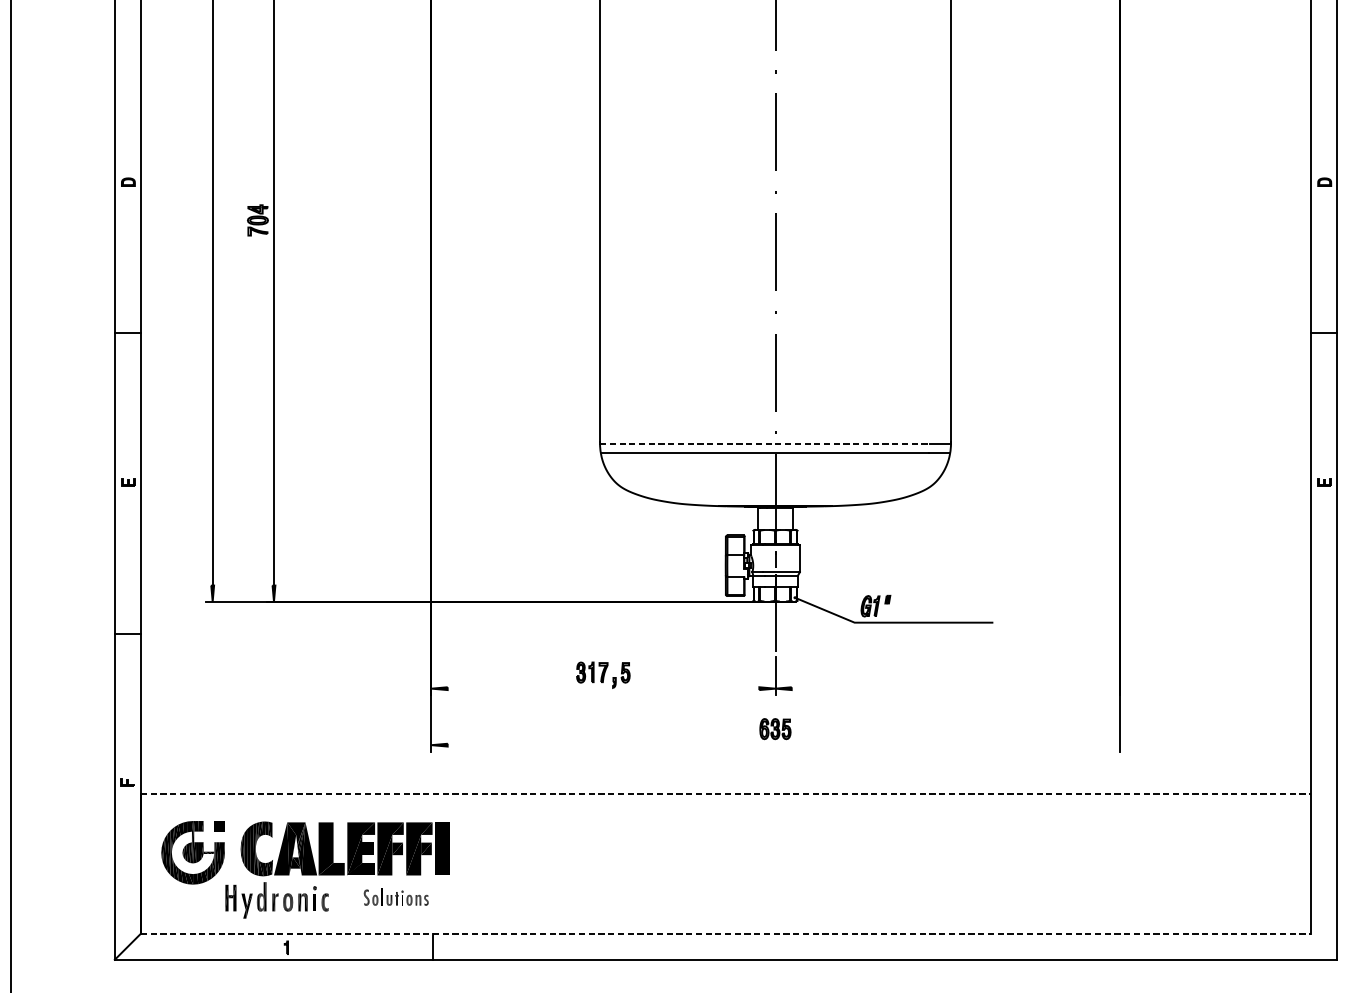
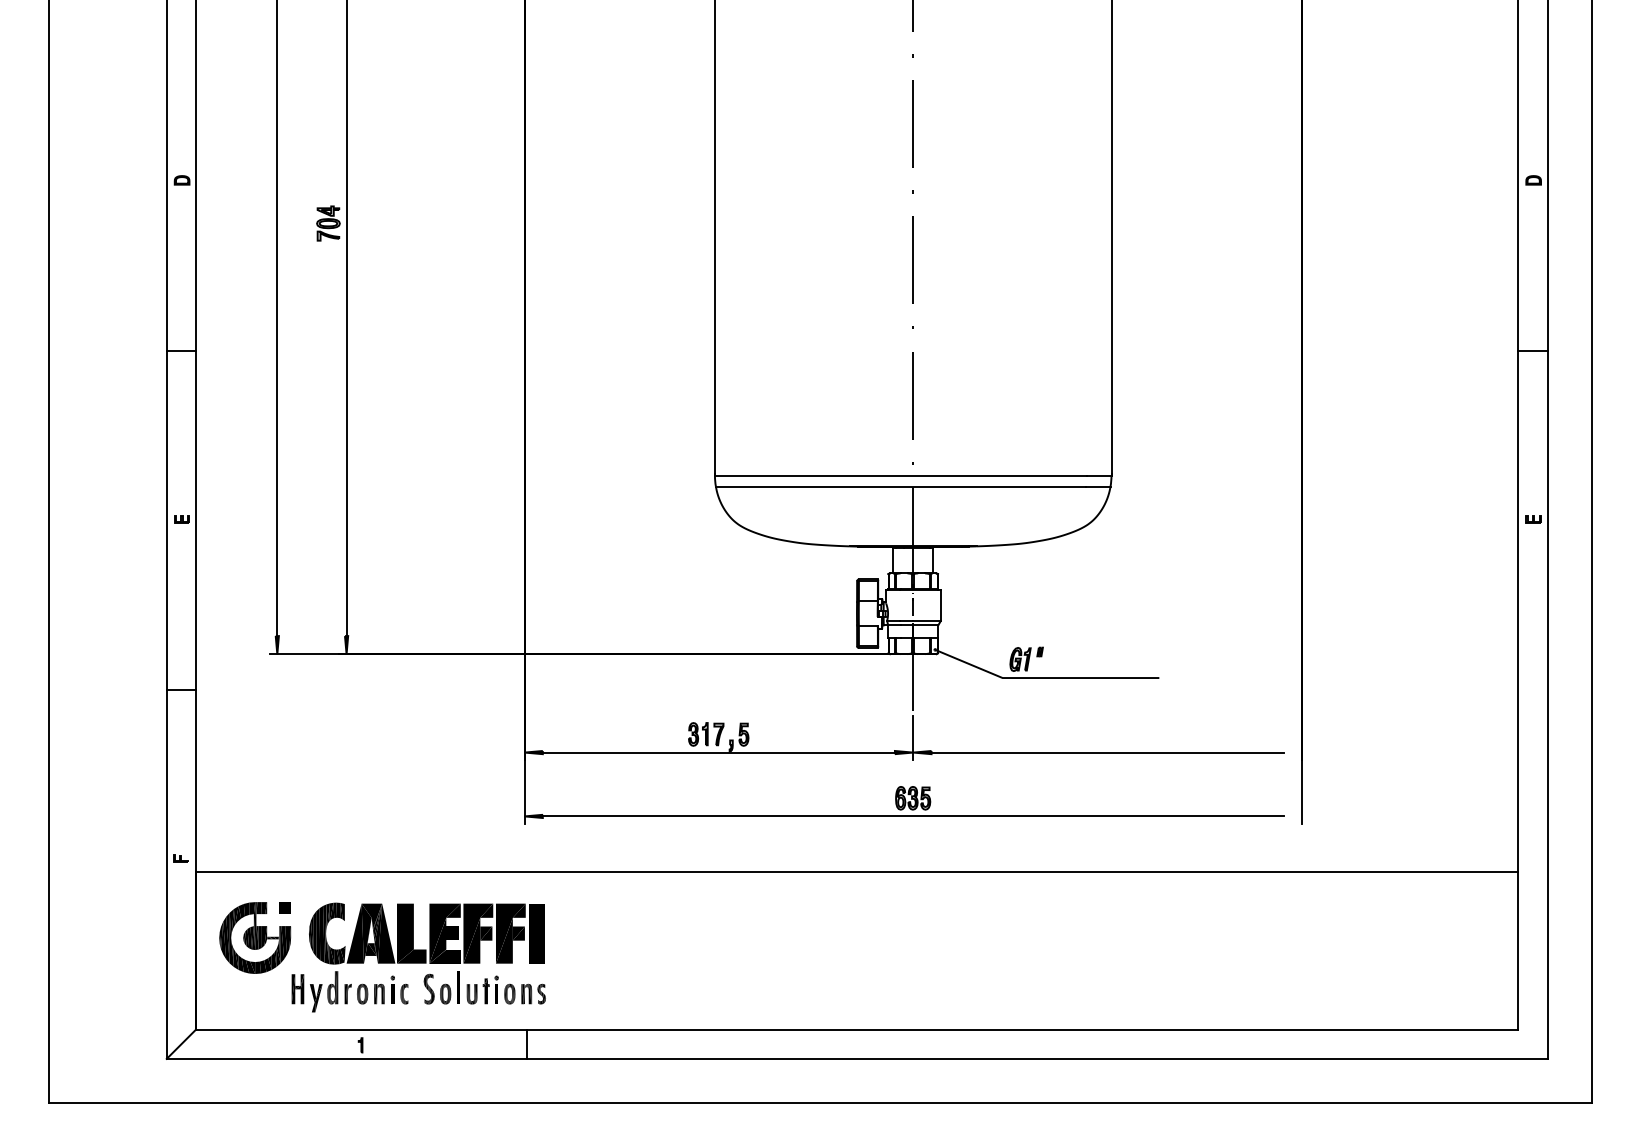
line: (765, 443) -> (901, 475), dashed -> solid
line: (603, 688) -> (718, 752), added
line: (947, 688) -> (1107, 752), added
line: (774, 745) -> (912, 816), added
line: (726, 793) -> (857, 871), dashed -> solid
part: (396, 896) -> (484, 987), size x1.67
line: (726, 933) -> (857, 1029), dashed -> solid

